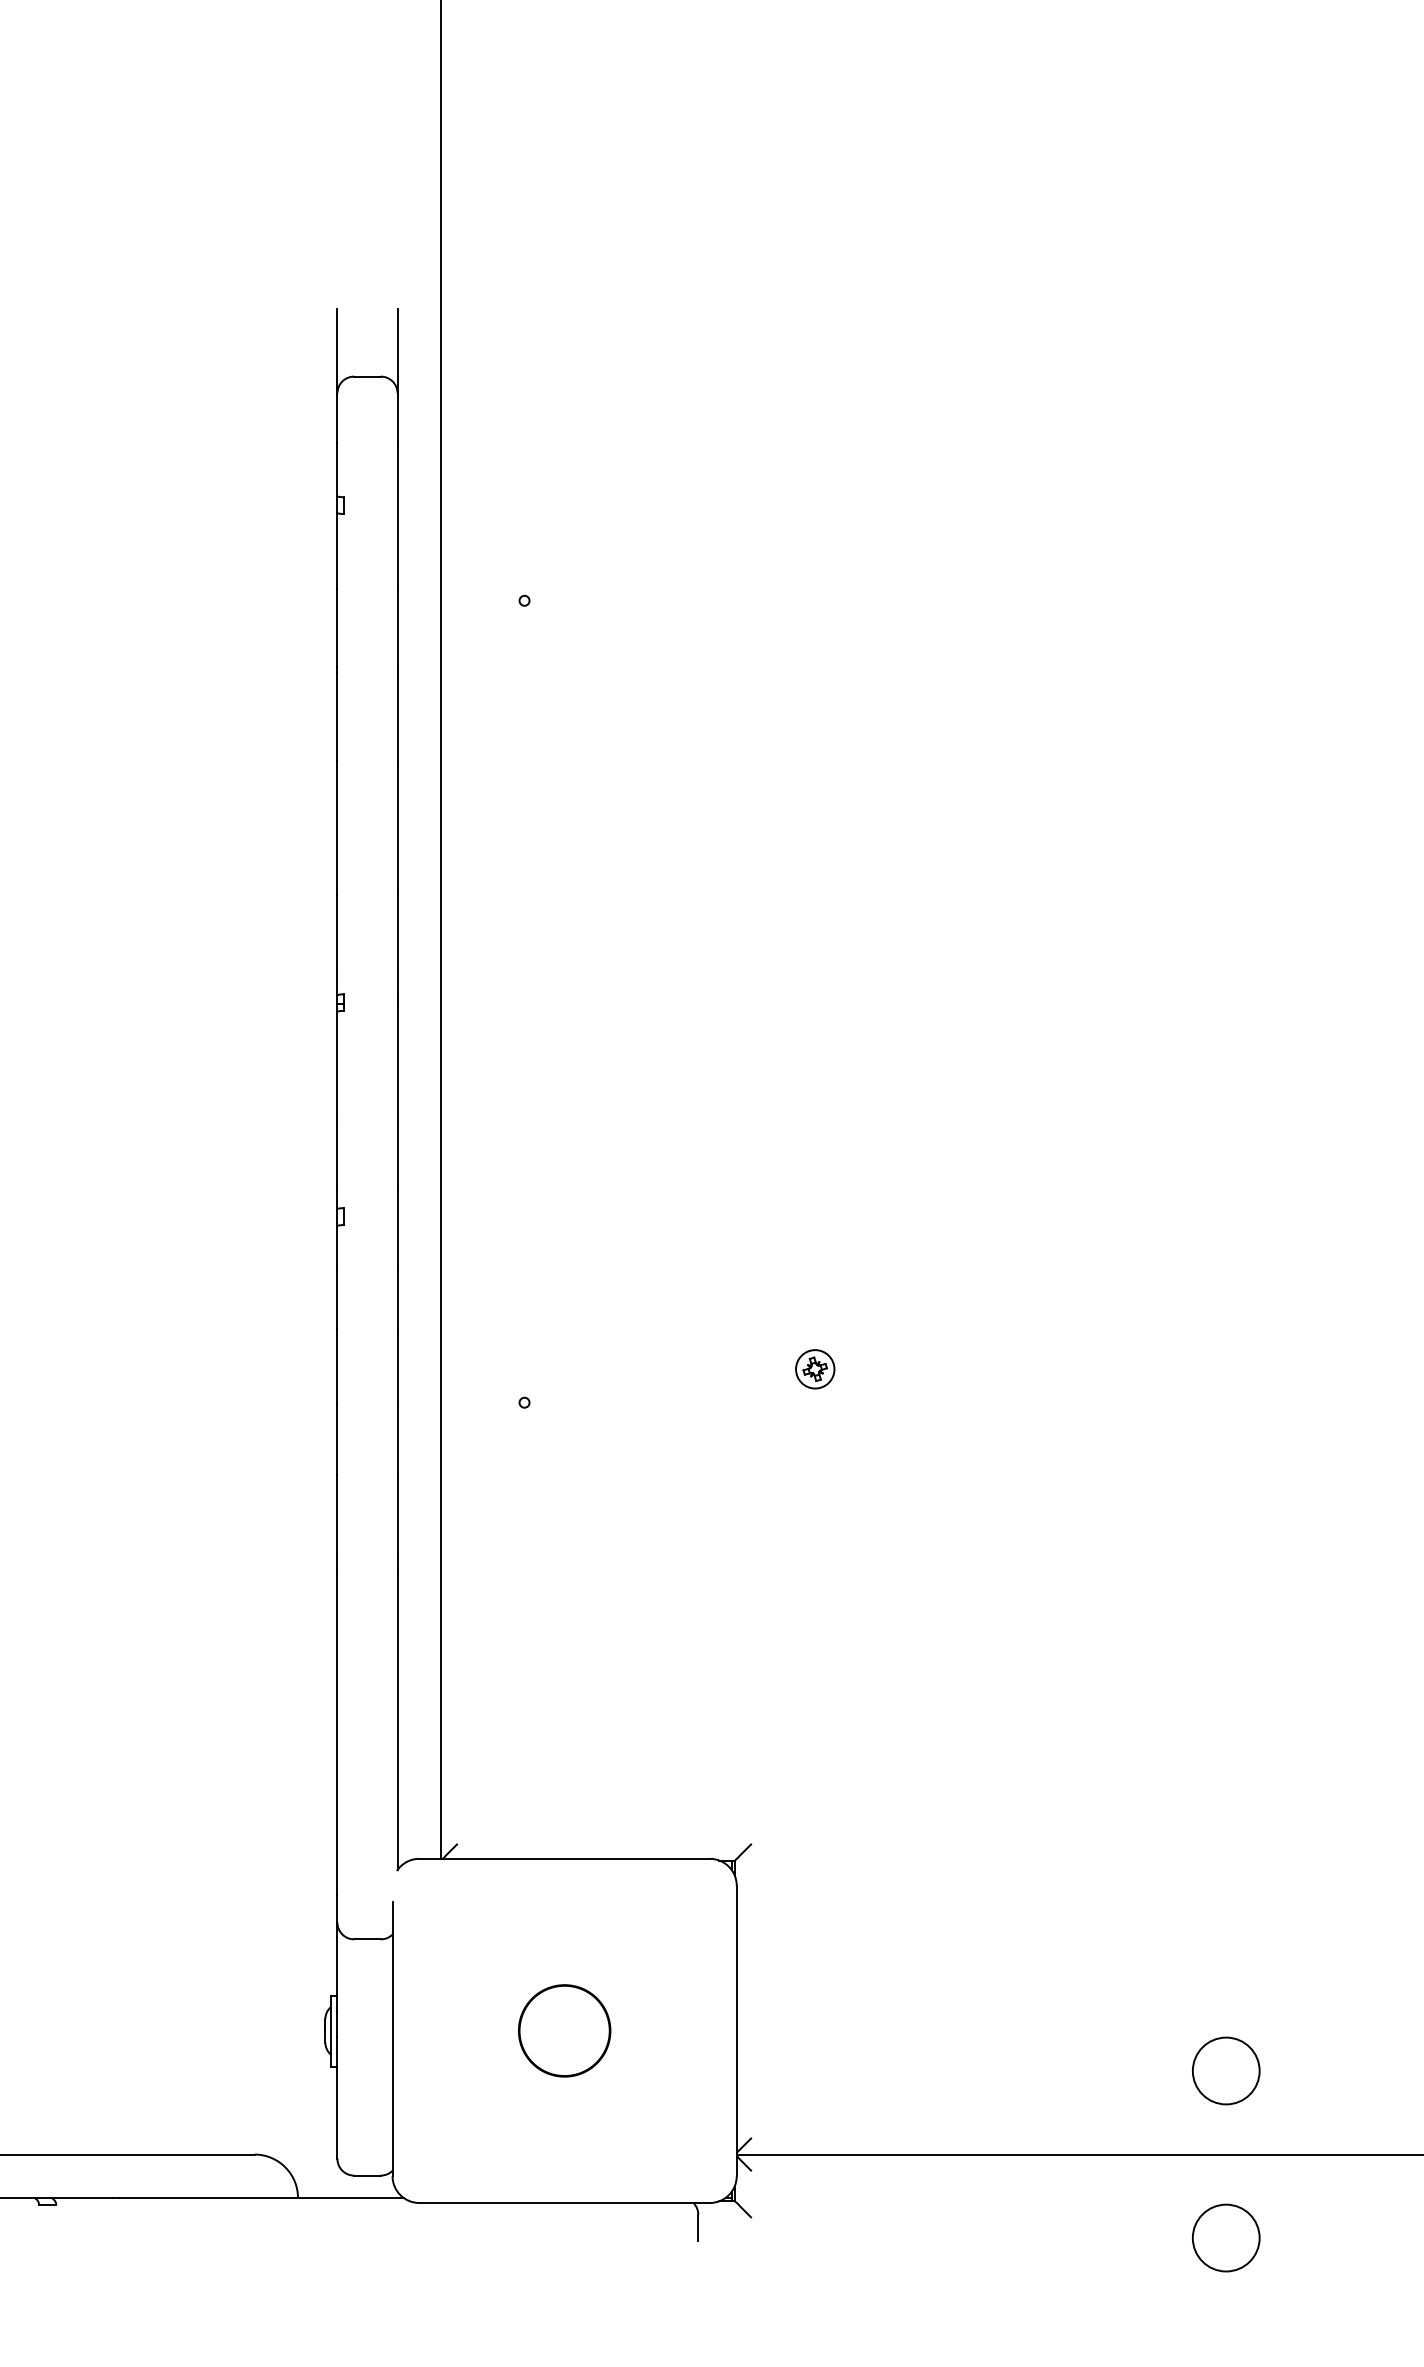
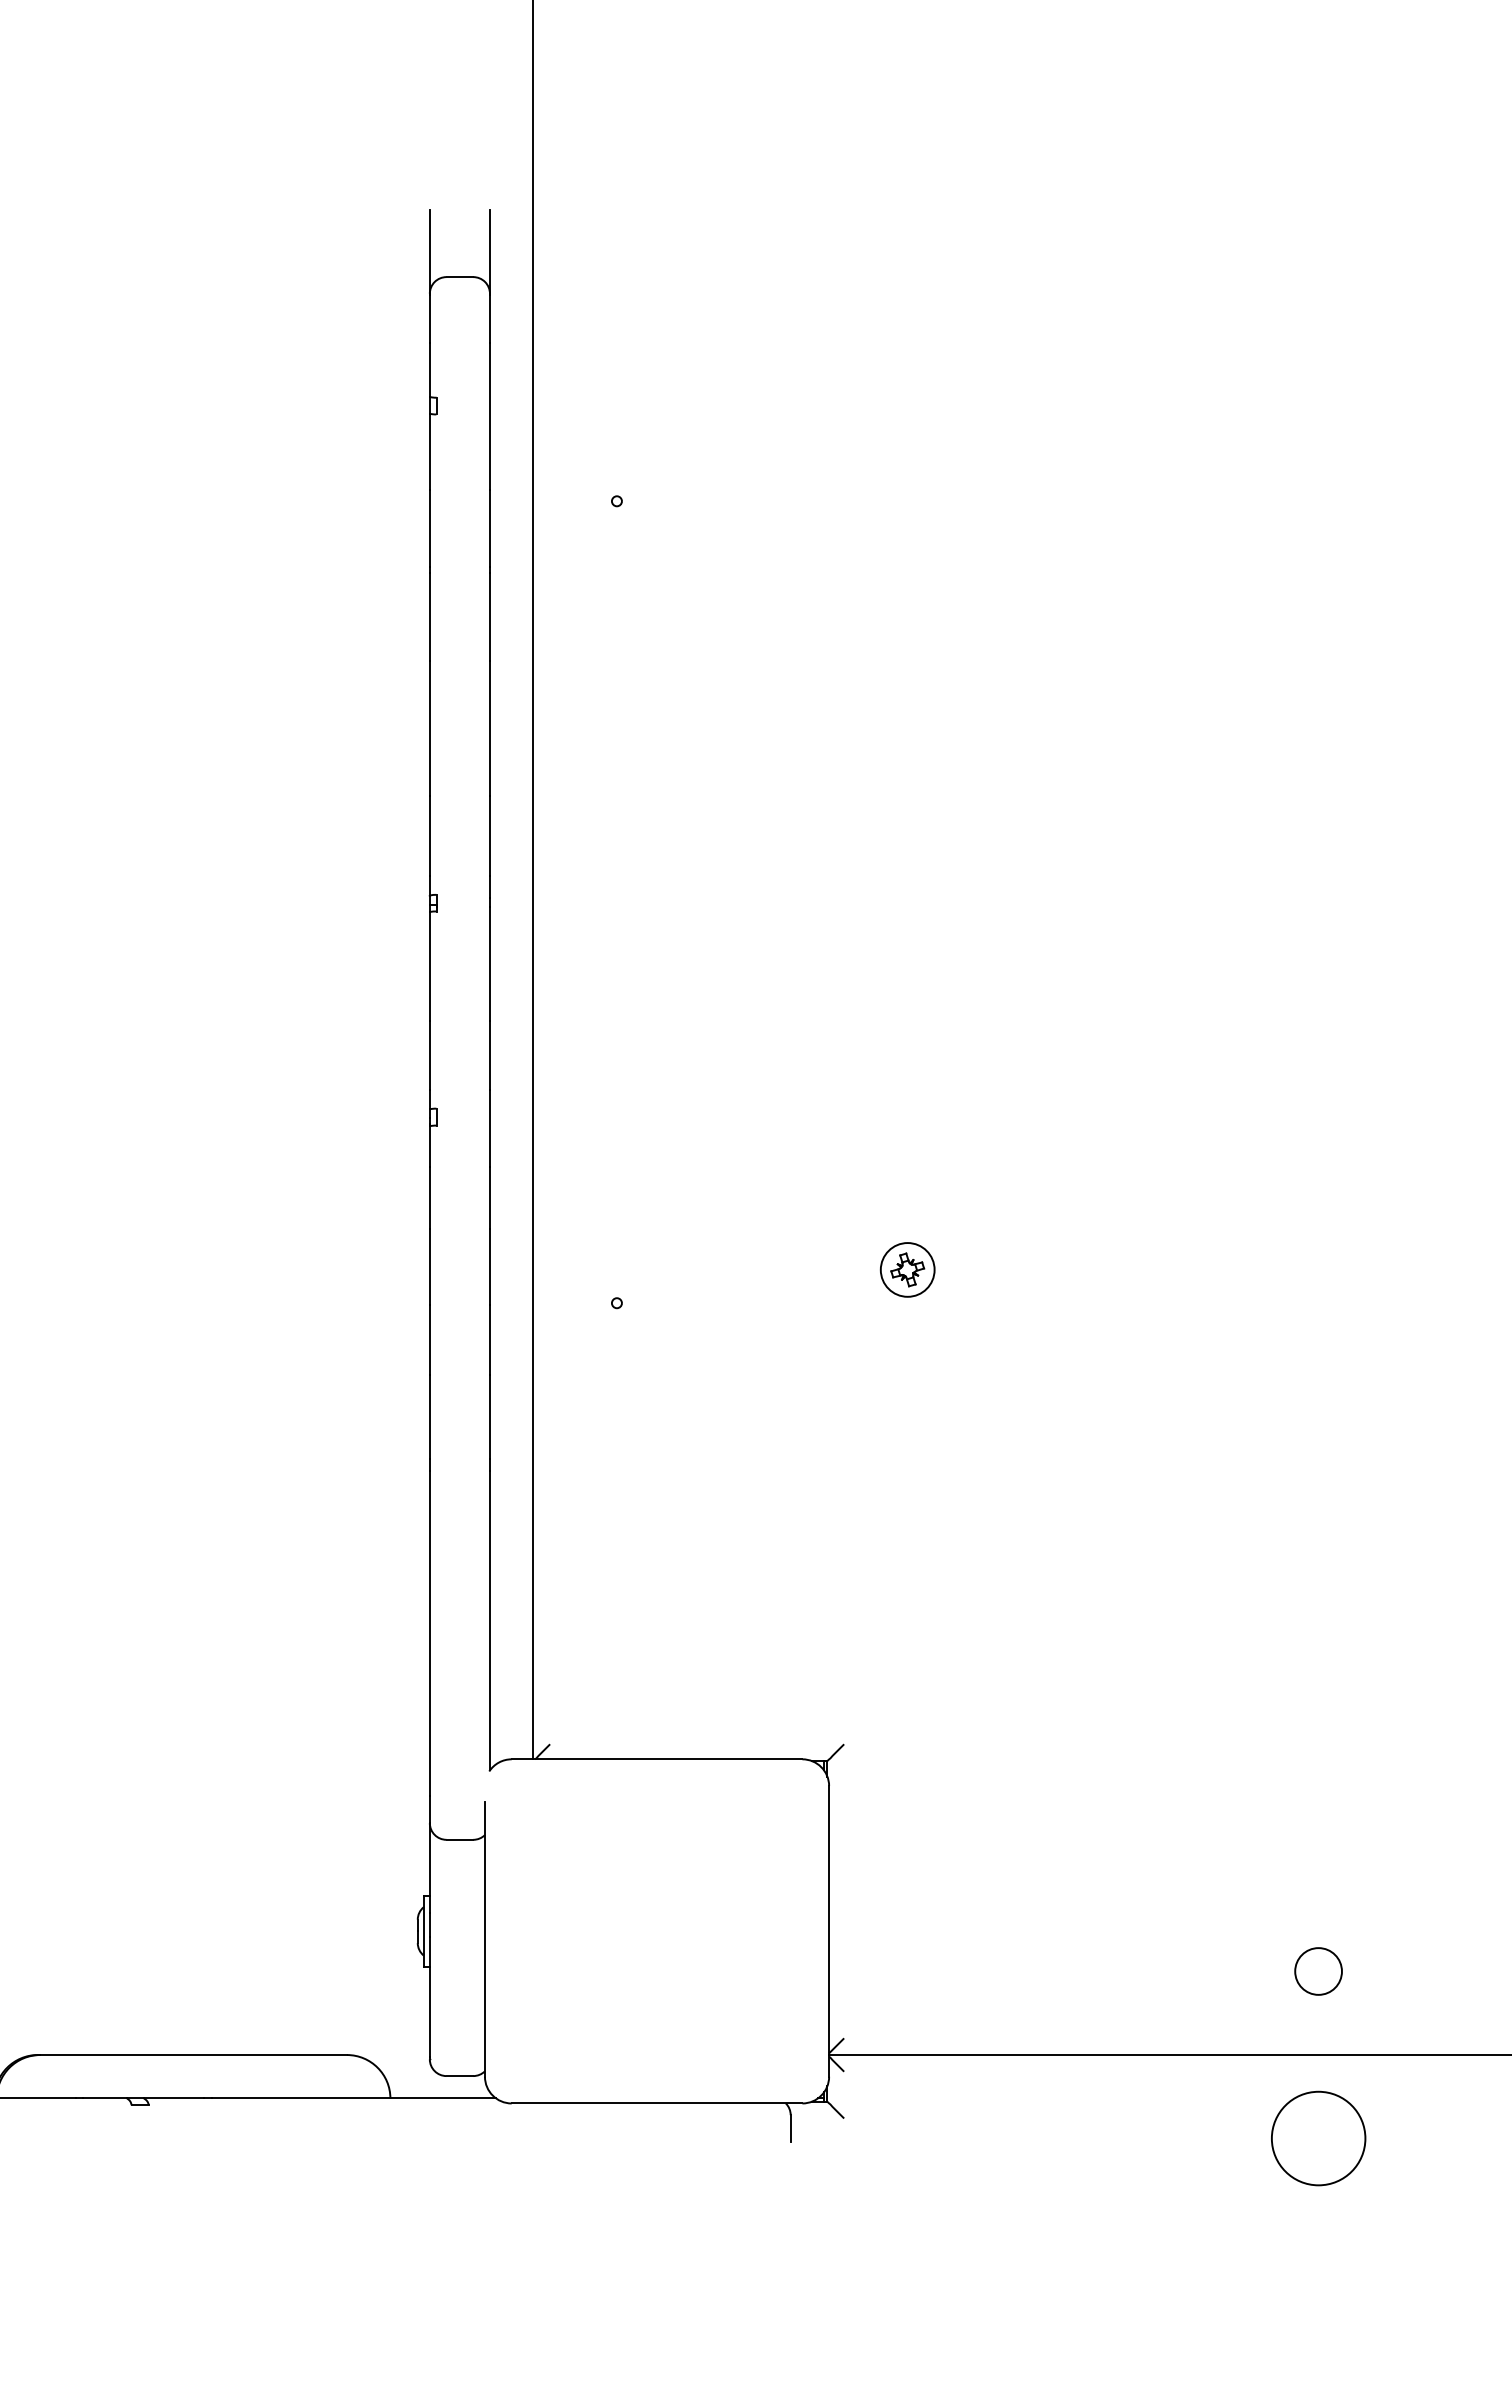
part: (815, 1369) -> (907, 1269), size x1.4
part: (564, 2031) -> (656, 1931), removed
circle: (1226, 2071) -> (1318, 1971), size x0.7
circle: (1226, 2238) -> (1318, 2138), size x1.4

